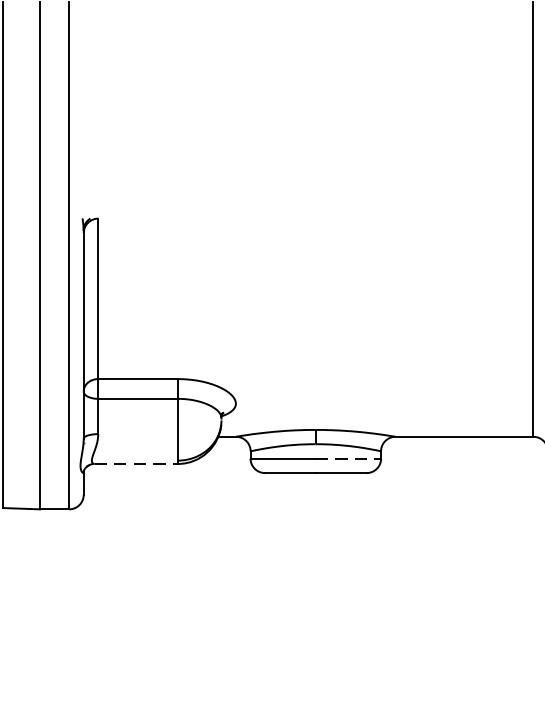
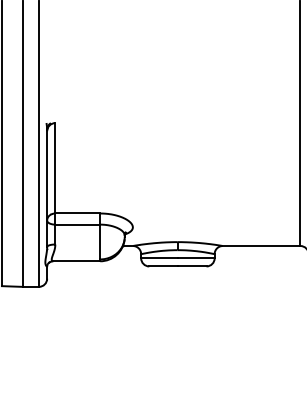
line: (348, 458) -> (196, 258), dashed -> solid
line: (135, 464) -> (76, 261), dashed -> solid

